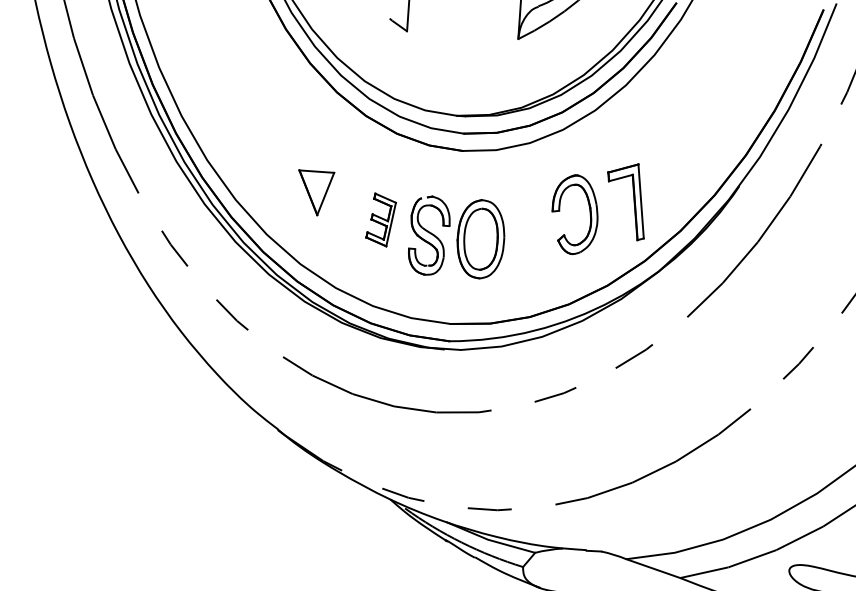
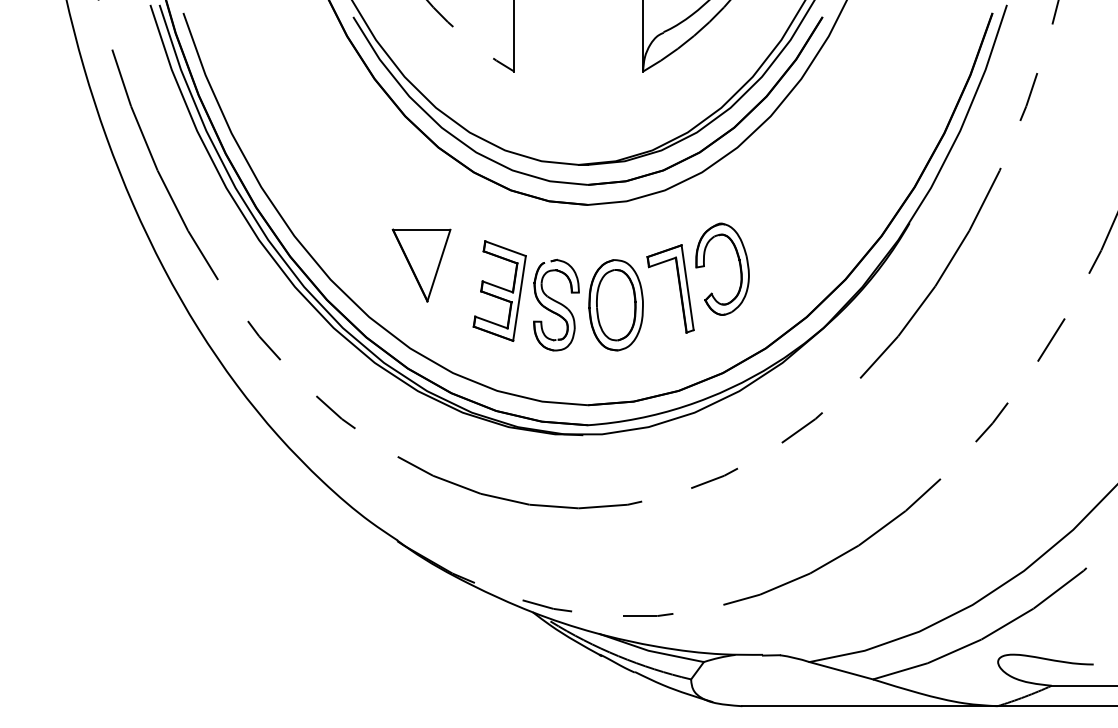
part: (315, 193) -> (421, 265), size x1.43
part: (633, 198) -> (678, 285), moved
part: (381, 219) -> (499, 290), size x1.67

